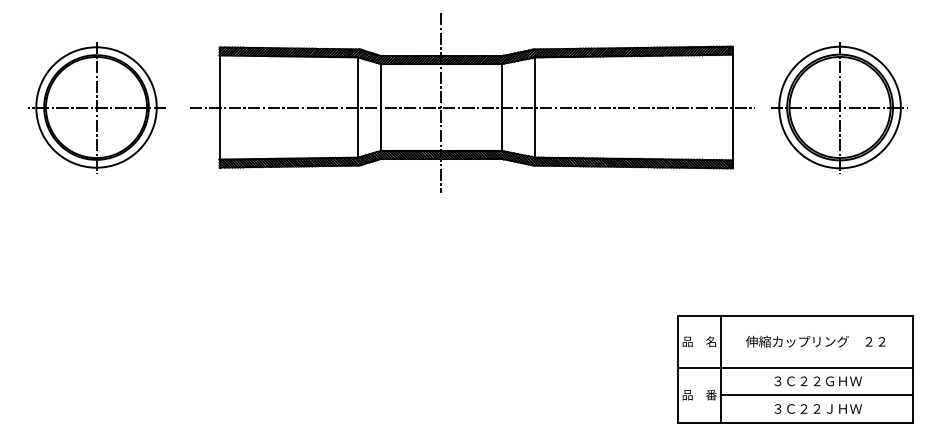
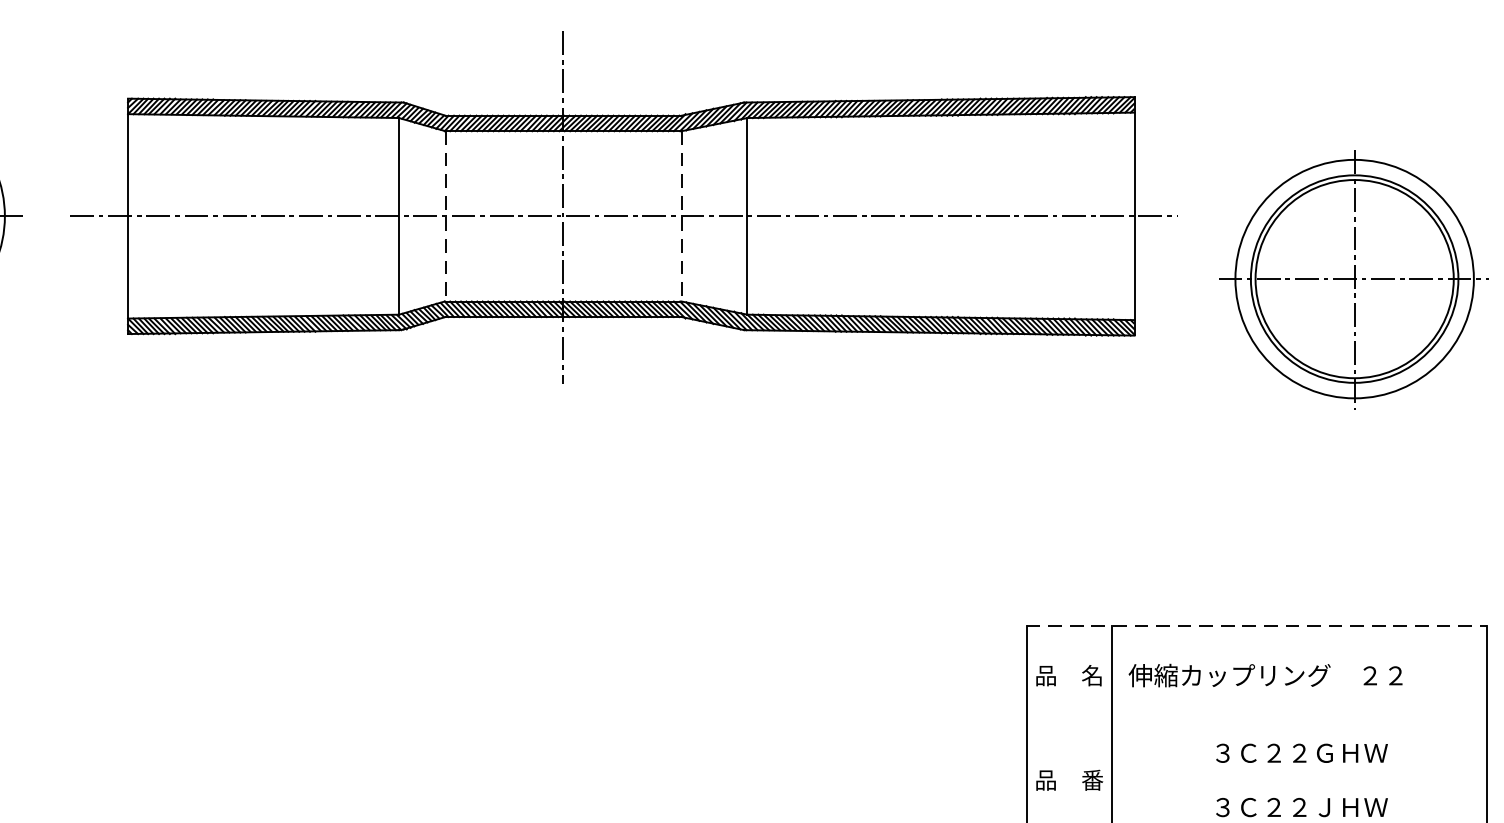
part: (839, 107) -> (1353, 279), moved
line: (381, 108) -> (445, 218), solid -> dashed
line: (501, 108) -> (680, 218), solid -> dashed
line: (795, 316) -> (1257, 626), solid -> dashed
text: (815, 341) -> (1265, 675), moved
line: (794, 367) -> (1255, 726), removed
line: (816, 395) -> (1298, 781), removed

